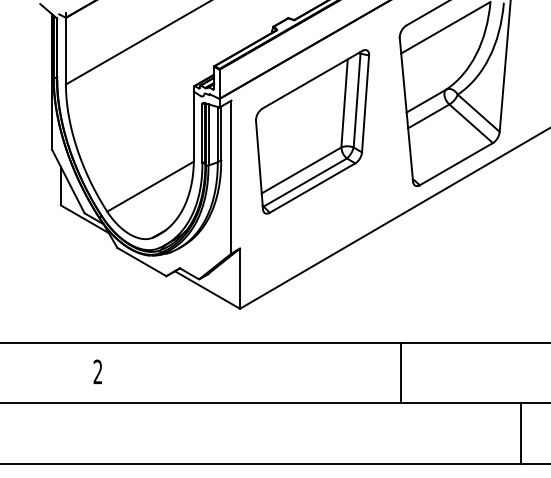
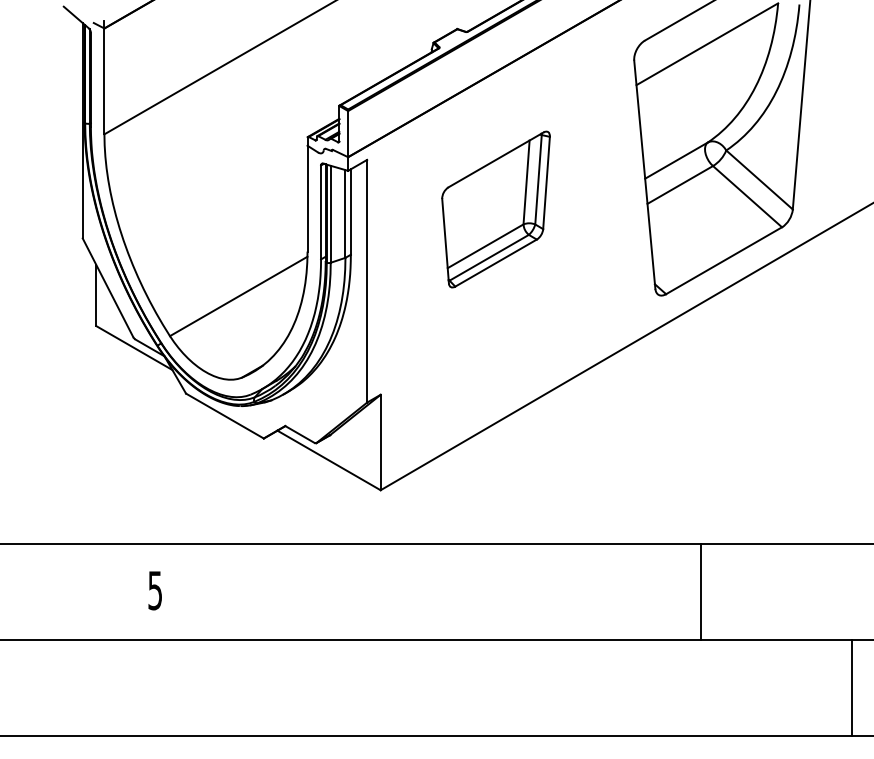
part: (312, 131) -> (495, 208), size x0.6
text: (97, 371) -> (154, 589), 2 -> 5
line: (400, 372) -> (700, 591), moved
line: (521, 433) -> (852, 688), moved

